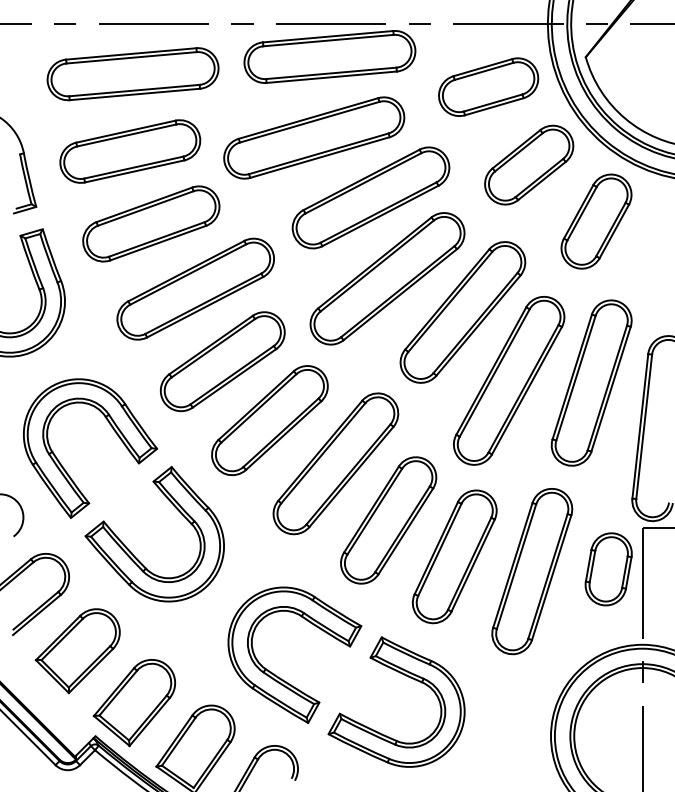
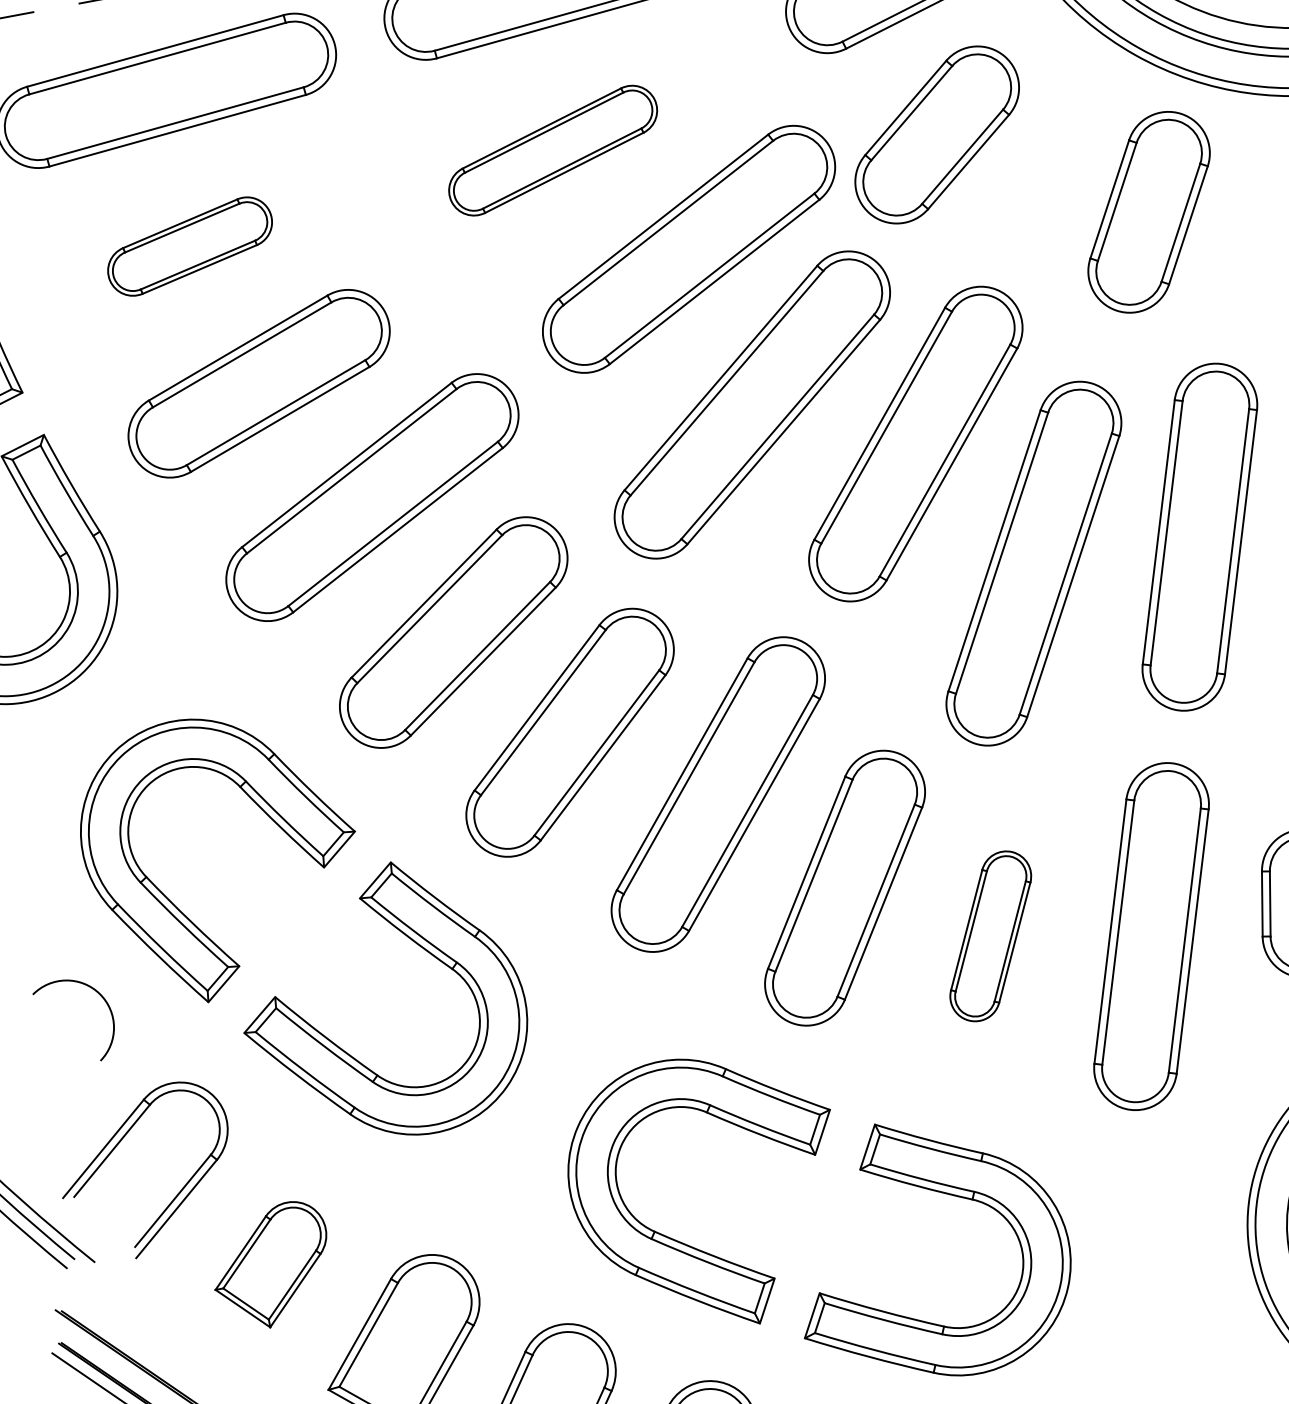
part: (314, 137) -> (553, 149), size x0.6
part: (130, 151) -> (190, 246), size x0.6
part: (529, 164) -> (937, 133), moved
part: (454, 556) -> (990, 935), size x0.6
part: (77, 651) -> (271, 1266), size x0.7

